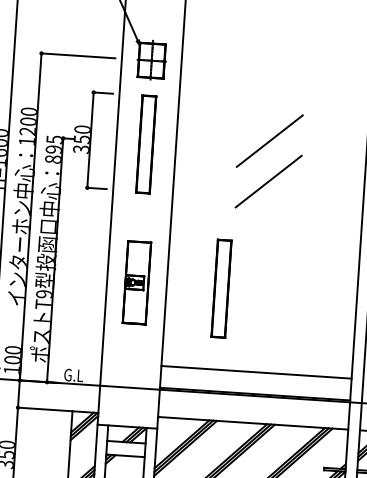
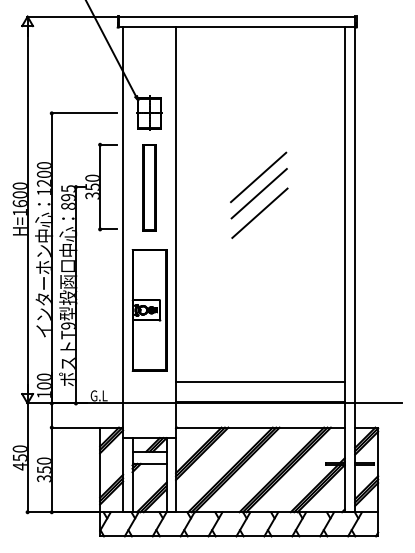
line: (268, 159) -> (258, 193), added
part: (136, 282) -> (149, 310), size x1.67
part: (221, 288) -> (224, 310), removed

